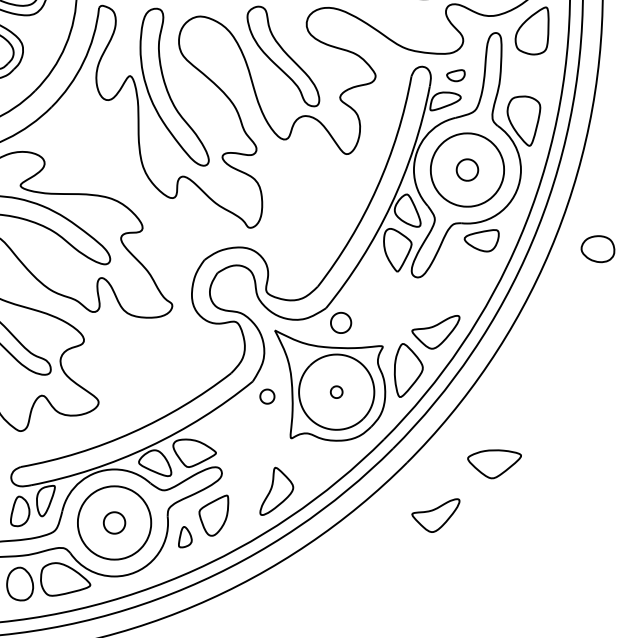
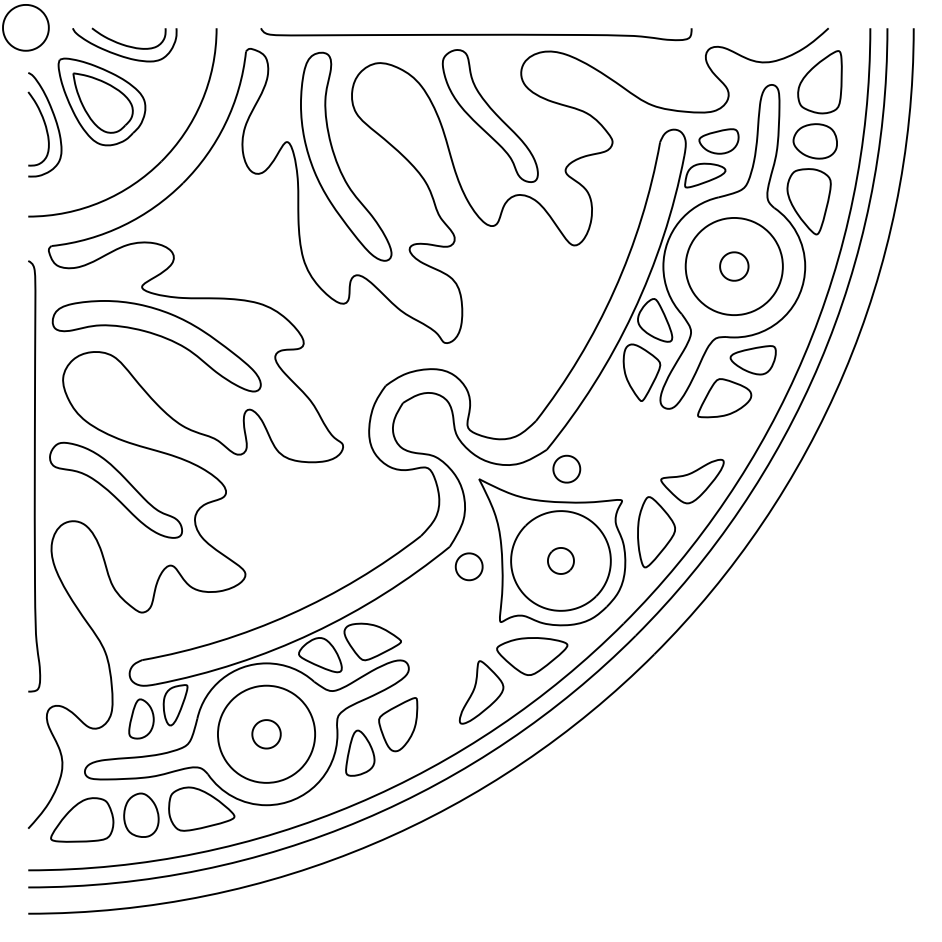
part: (455, 75) -> (718, 141), size x1.67
part: (597, 249) -> (814, 141), moved
part: (460, 269) -> (724, 398), added
part: (336, 391) -> (560, 560), size x1.67
part: (266, 396) -> (468, 566), size x1.43
part: (494, 464) -> (532, 656), moved
part: (435, 515) -> (692, 724), removed
part: (185, 536) -> (360, 752), size x1.67

